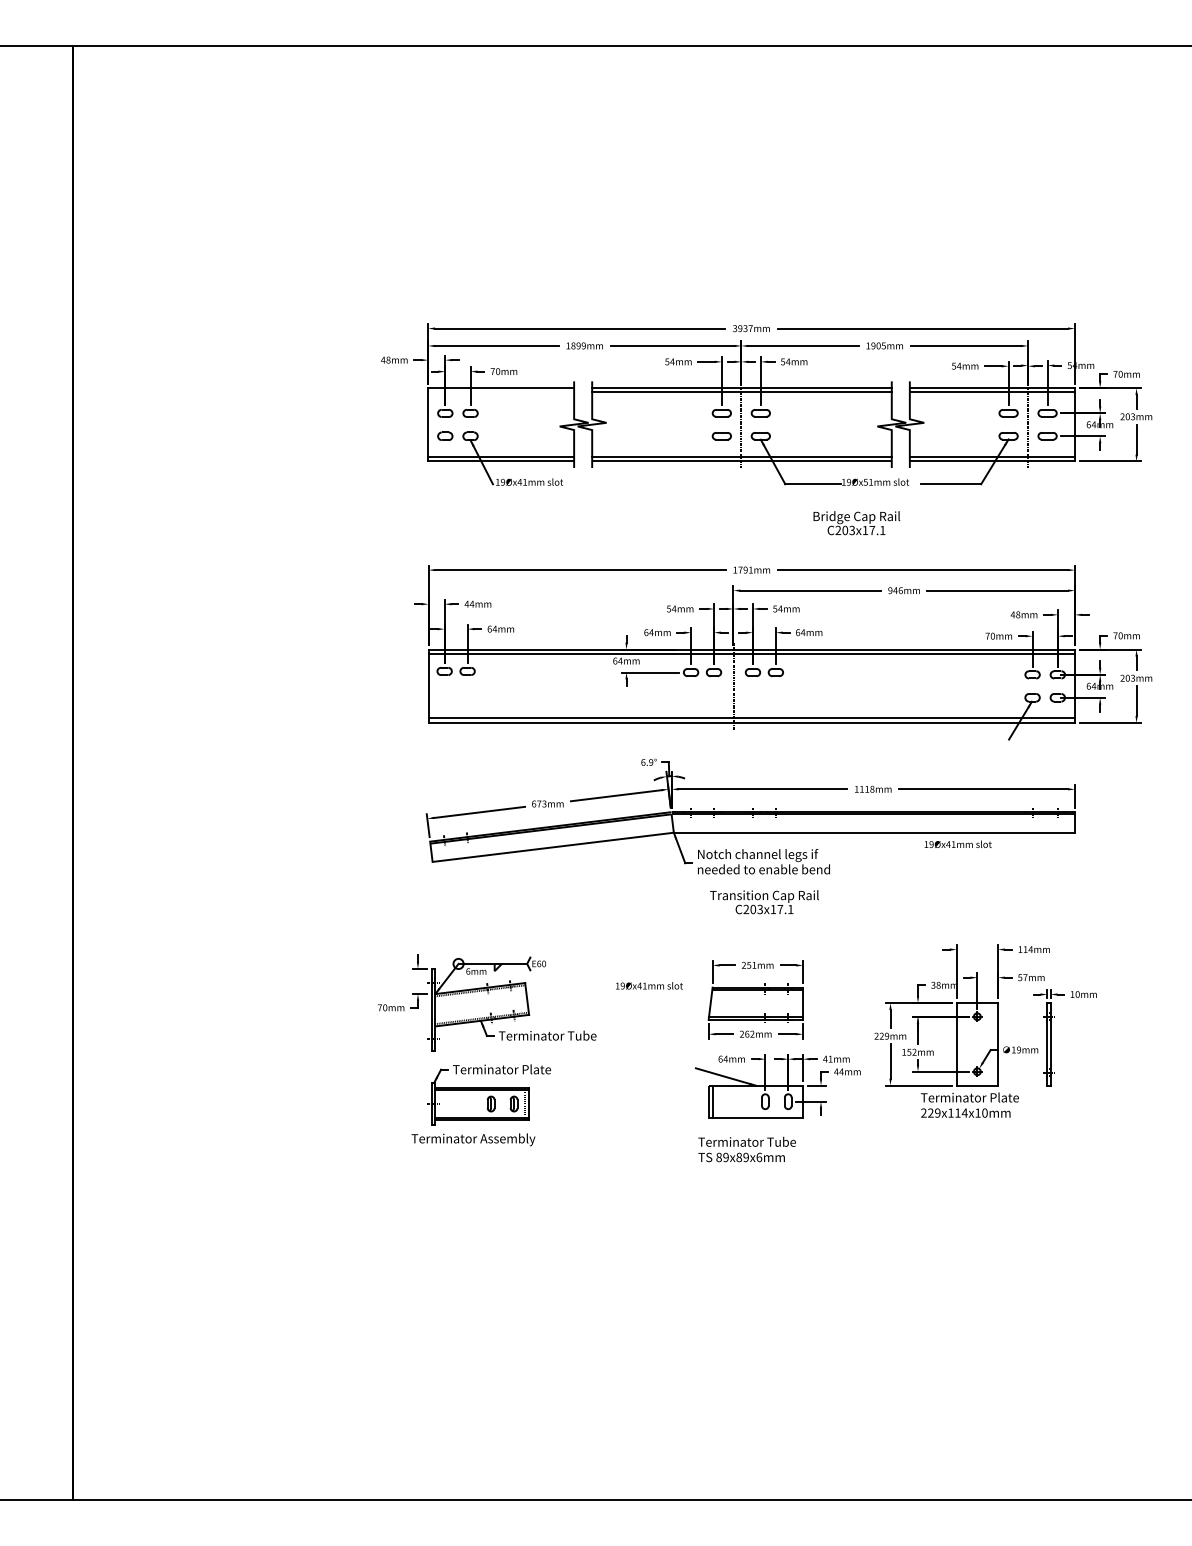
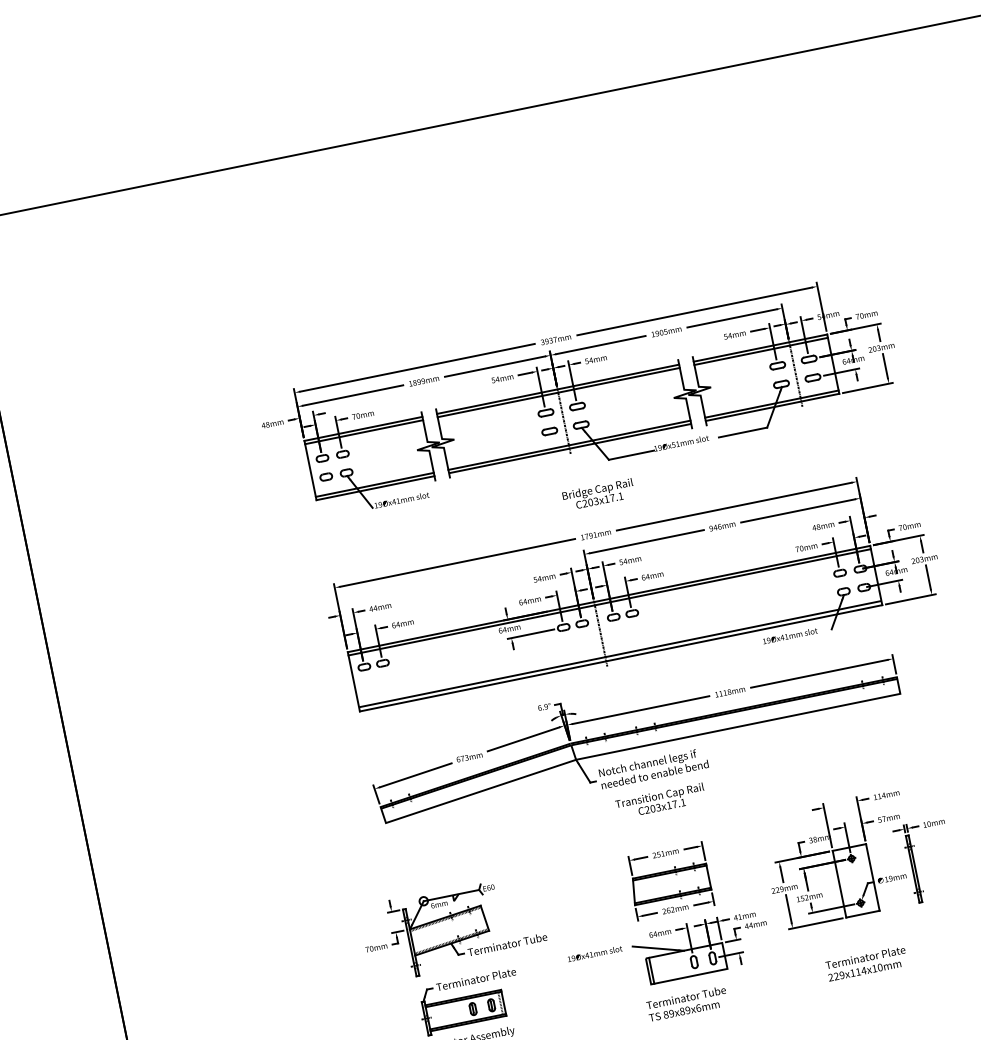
line: (501, 392) -> (364, 432), added
text: (856, 523) -> (598, 494), moved
text: (957, 843) -> (789, 635), moved
text: (649, 985) -> (595, 953), moved
text: (969, 1104) -> (866, 963), moved

